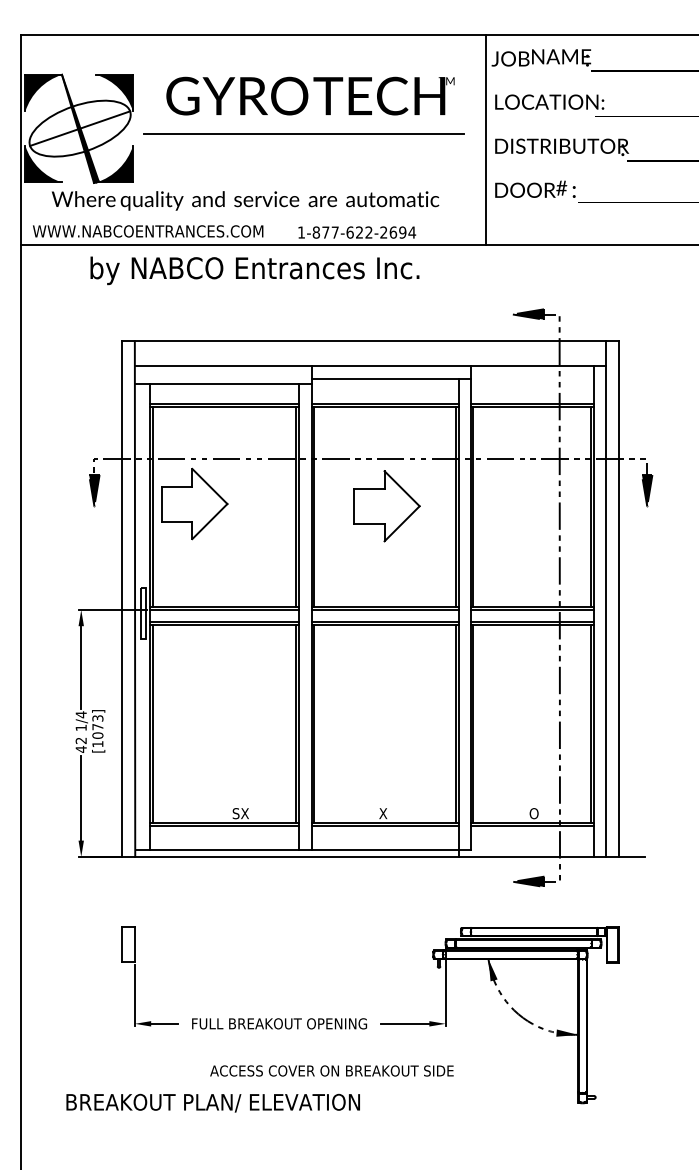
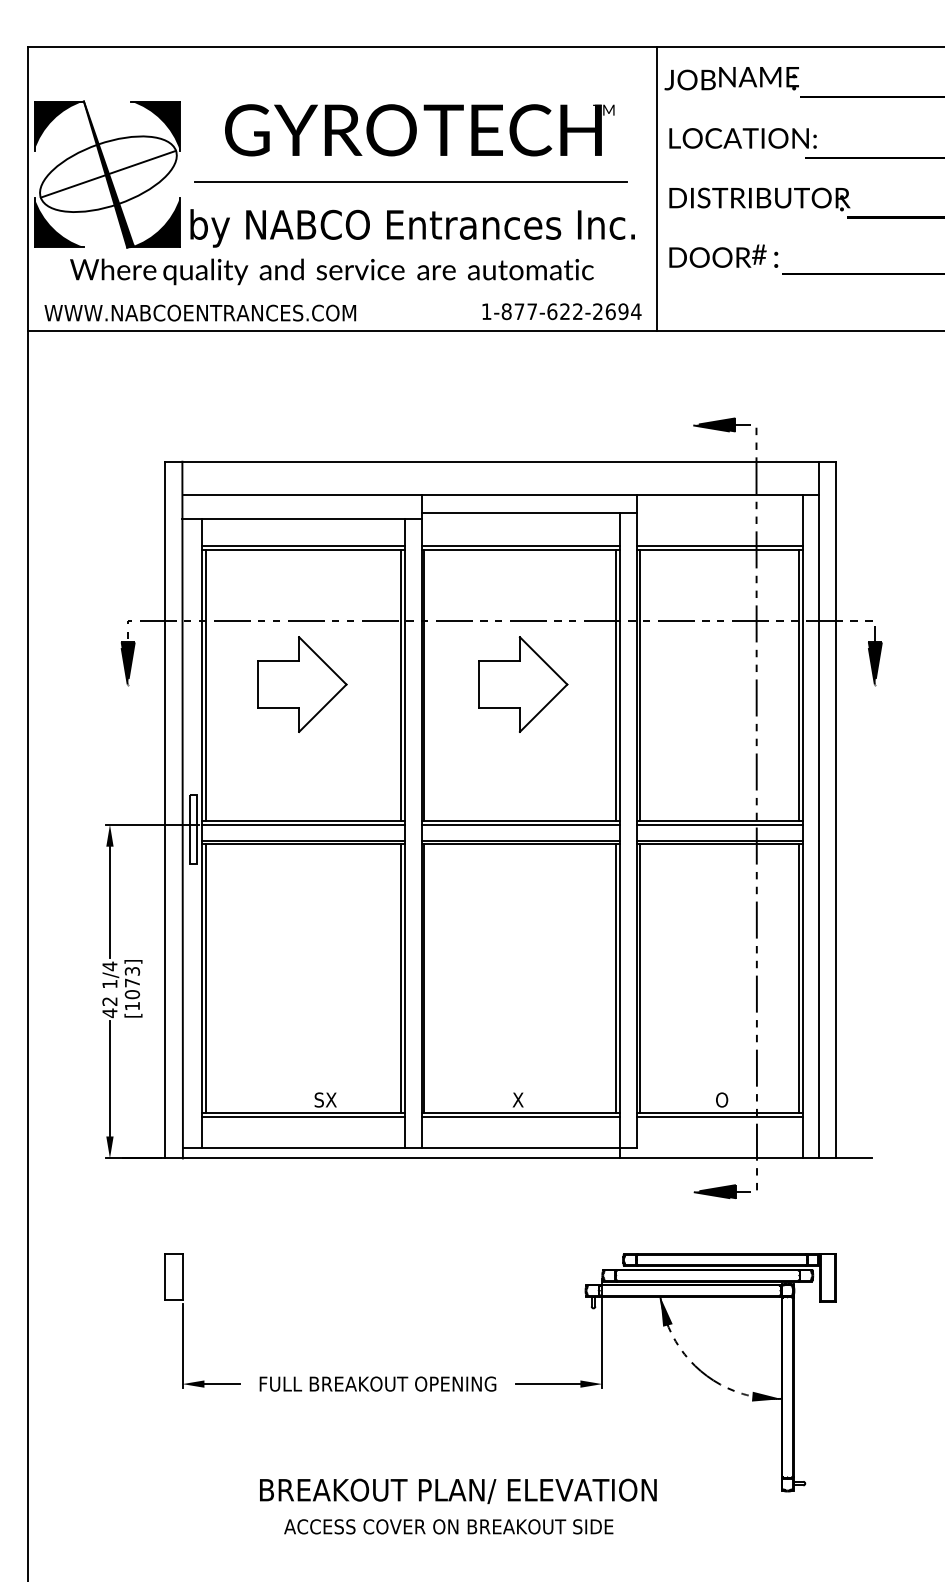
text: (356, 232) -> (561, 311), moved
text: (254, 270) -> (412, 228), moved
part: (194, 503) -> (302, 684), moved
text: (331, 1070) -> (448, 1526), moved
text: (213, 1103) -> (458, 1491), moved

